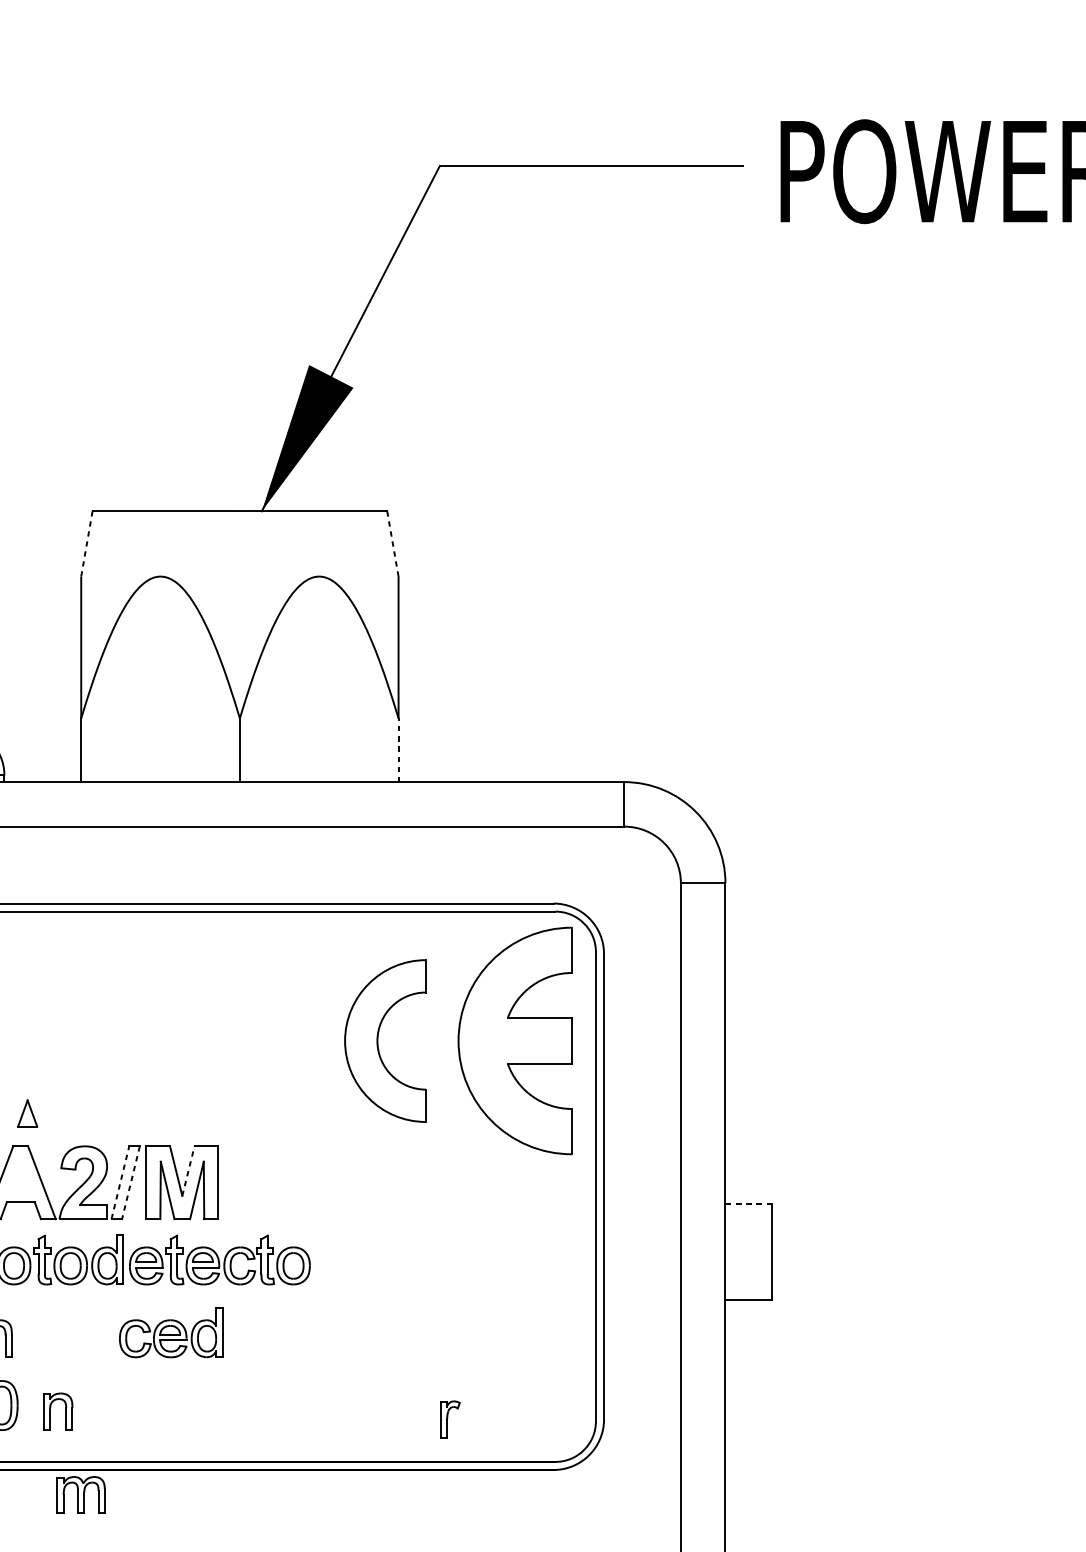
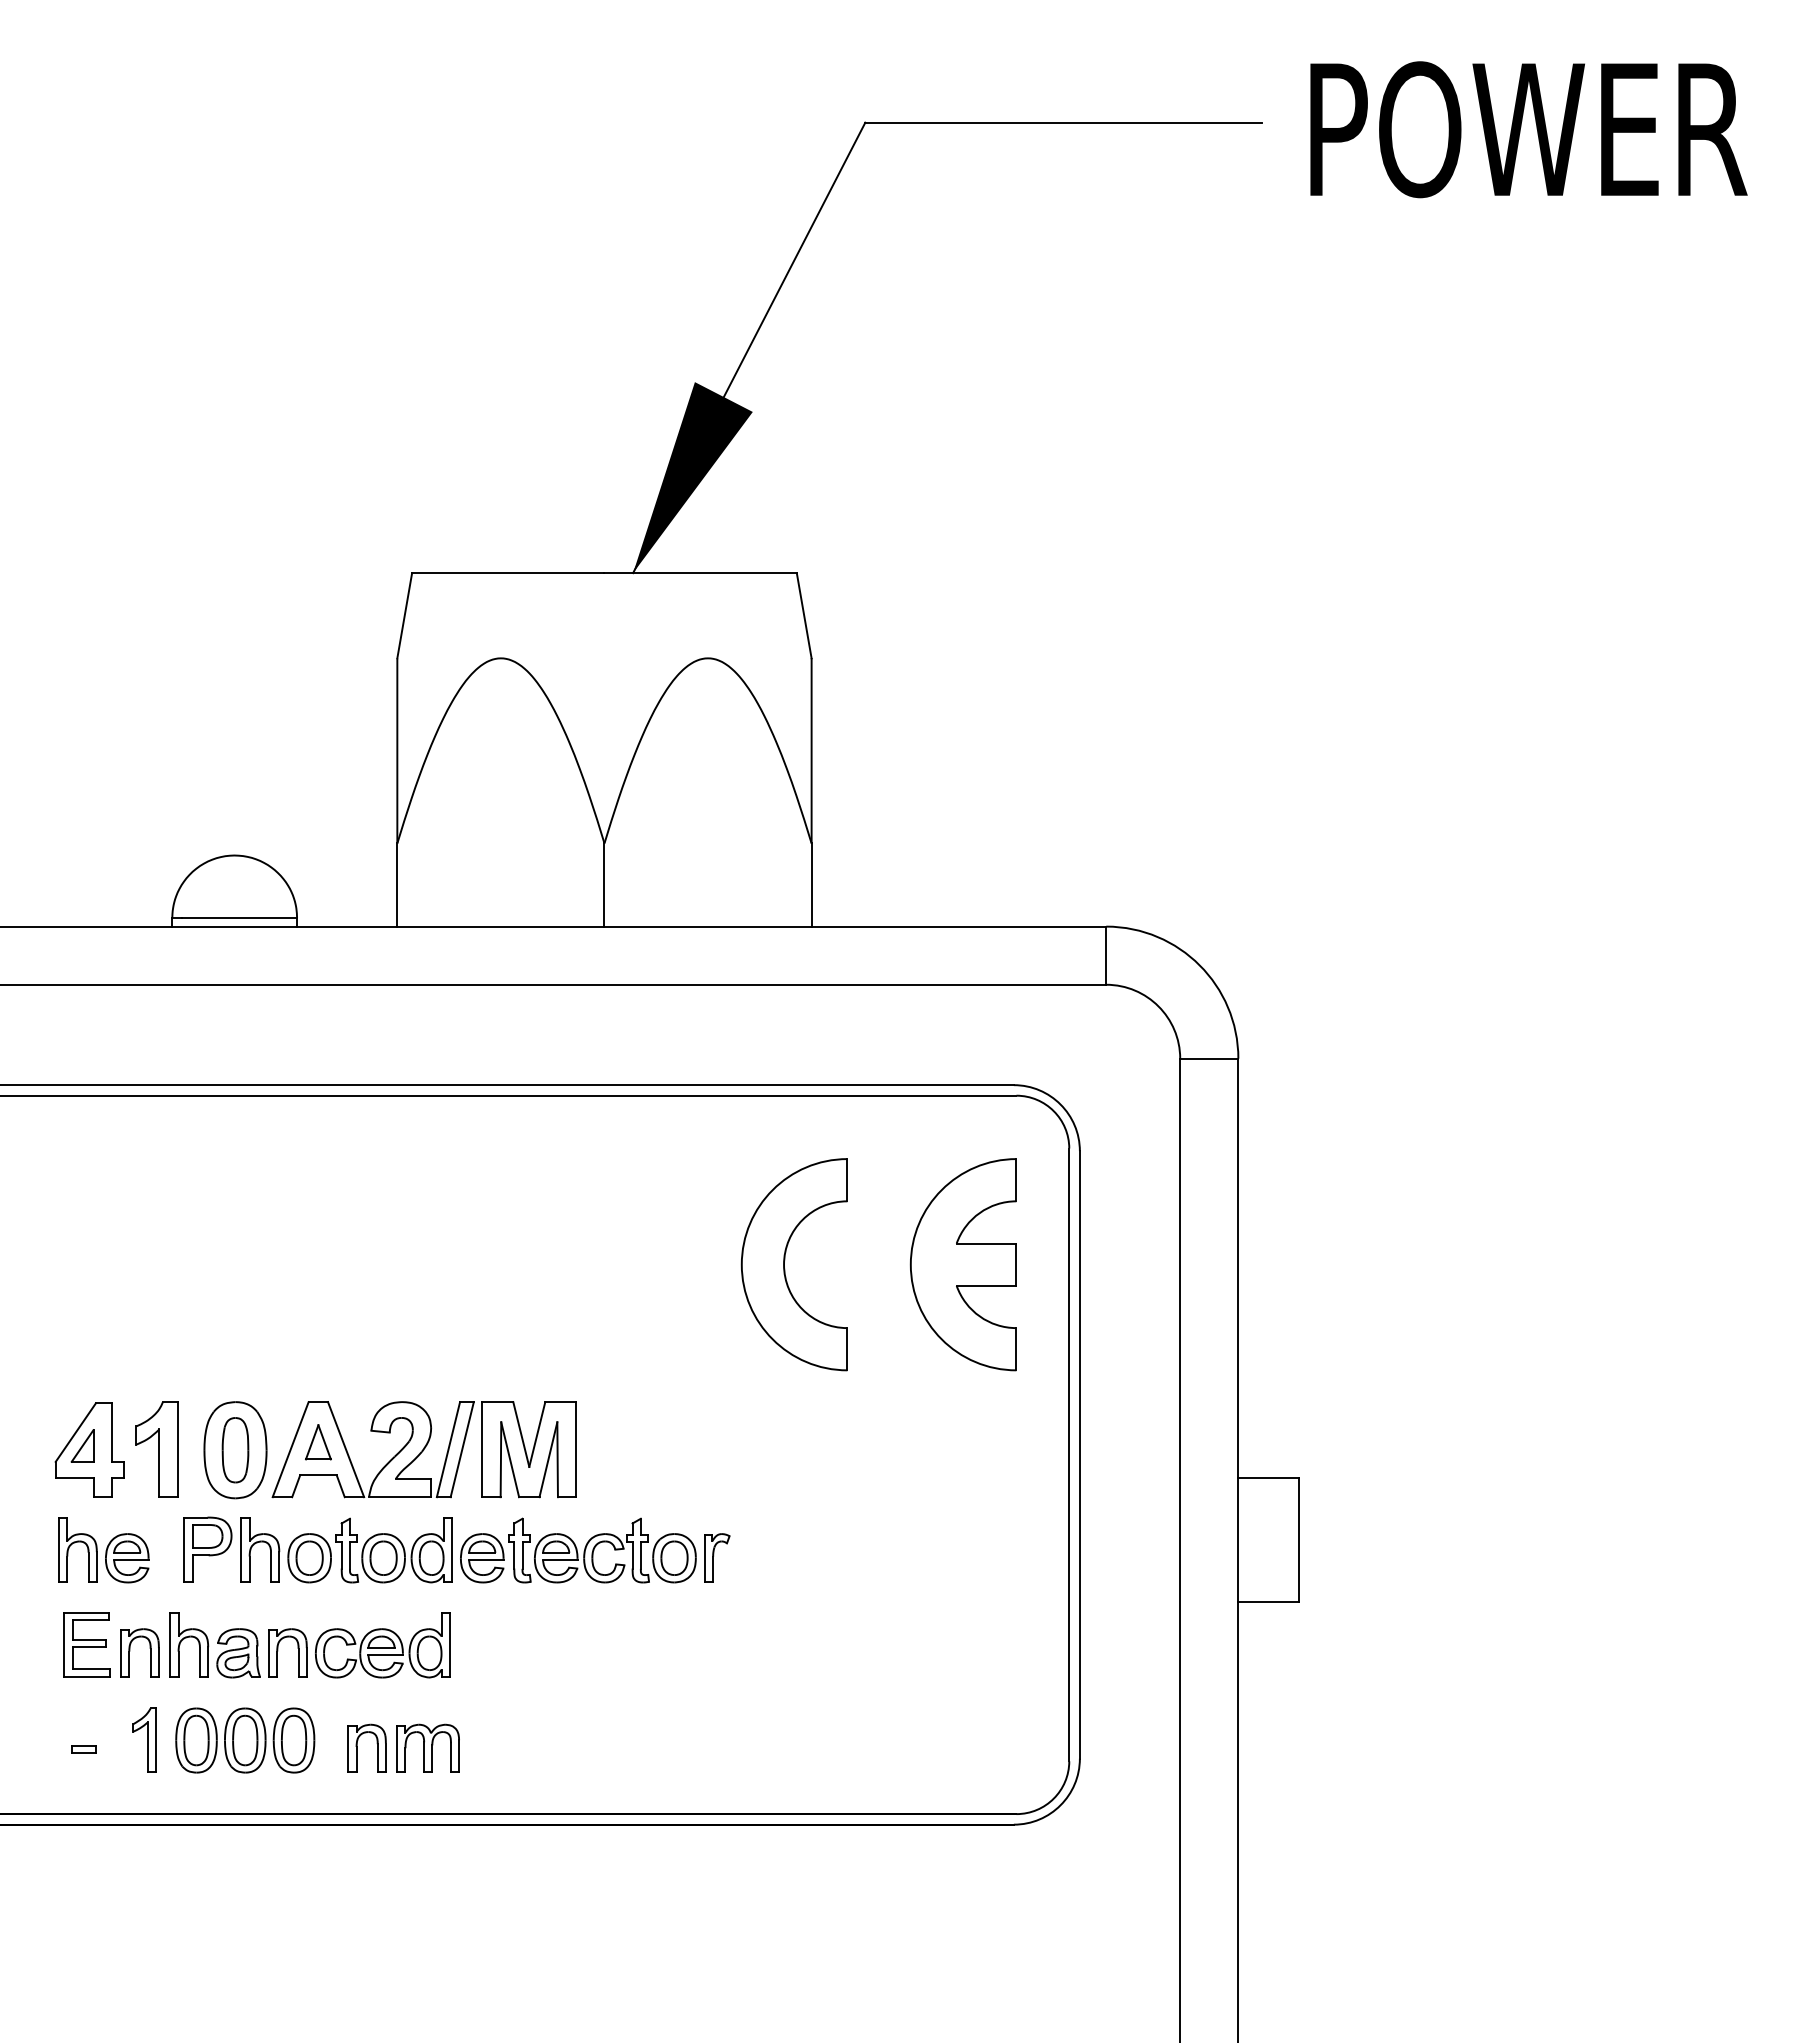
line: (393, 543) -> (804, 615), dashed -> solid
line: (86, 544) -> (404, 616), dashed -> solid
line: (398, 750) -> (811, 885), dashed -> solid
part: (514, 1040) -> (962, 1264), size x0.71
part: (27, 1113) -> (318, 1442), moved
line: (188, 1171) -> (537, 1434), dashed -> solid
line: (120, 1182) -> (448, 1449), dashed -> solid
line: (131, 1182) -> (462, 1449), dashed -> solid
line: (748, 1204) -> (1268, 1477), dashed -> solid
part: (170, 1332) -> (382, 1645), moved
part: (450, 1419) -> (717, 1557), moved
part: (80, 1494) -> (427, 1747), moved

